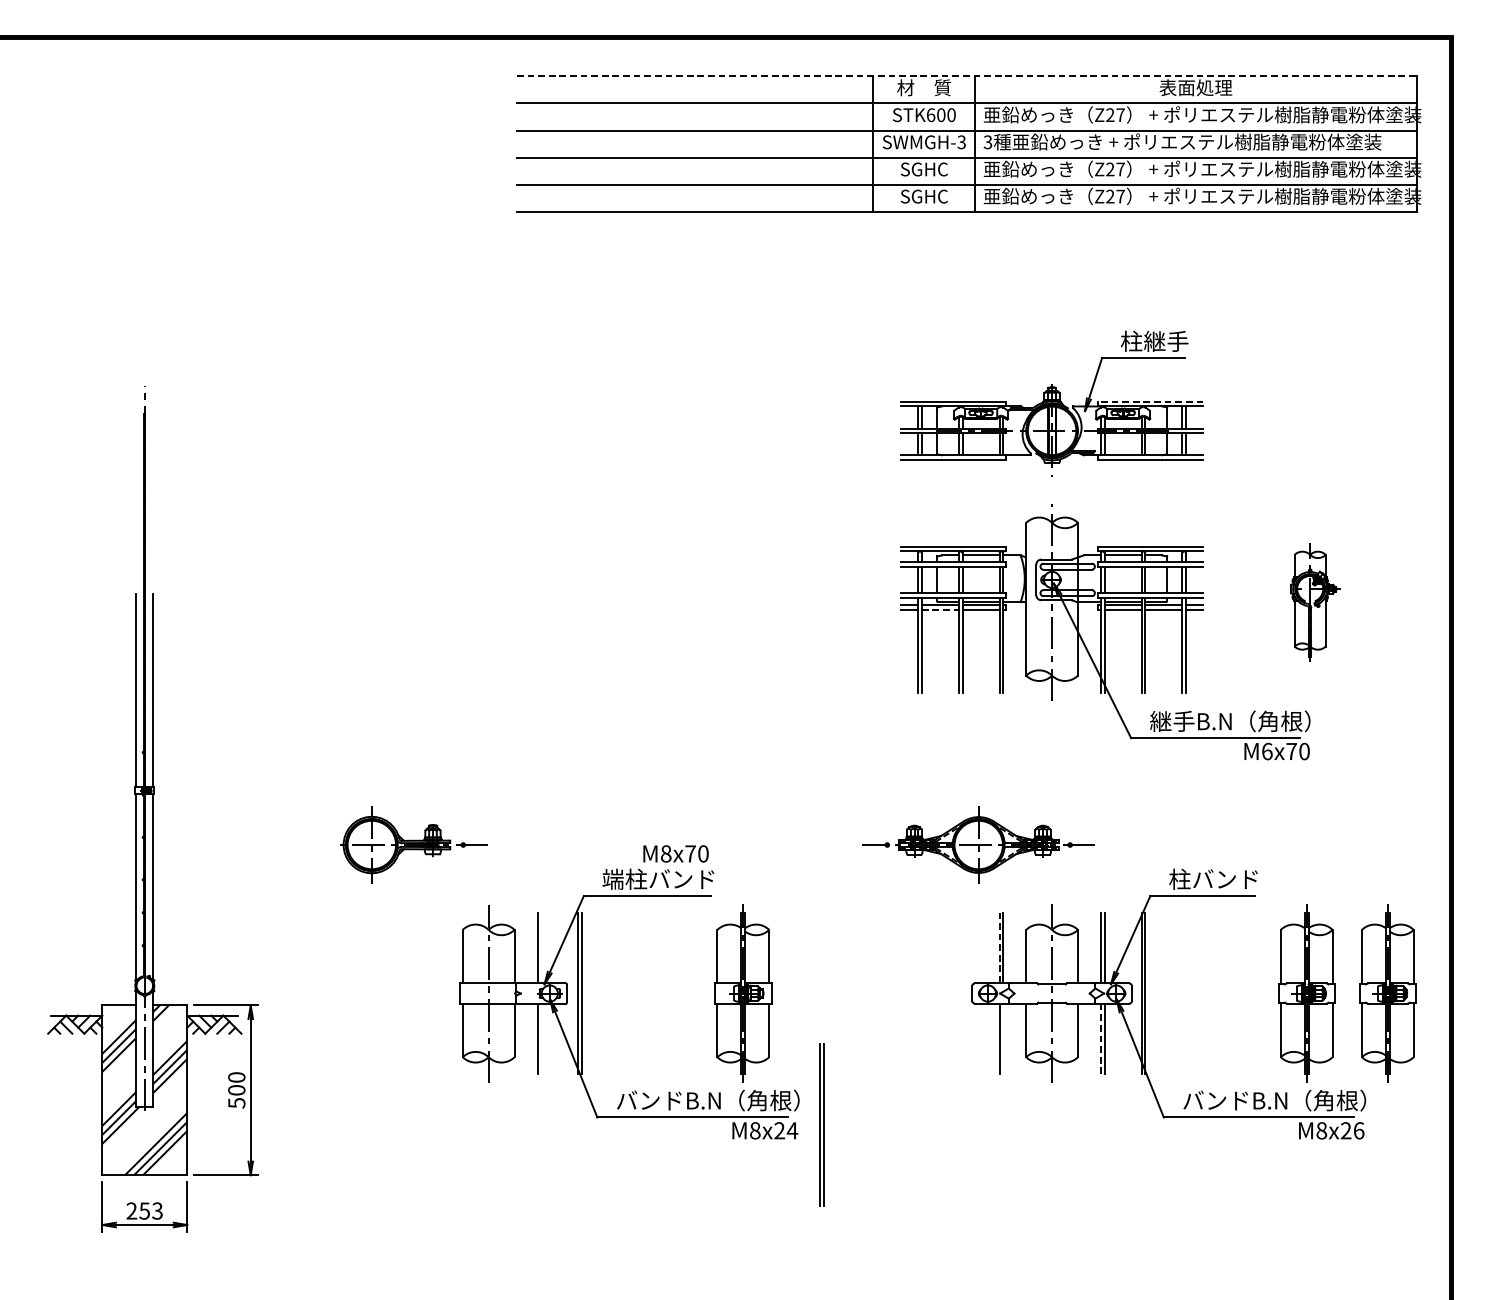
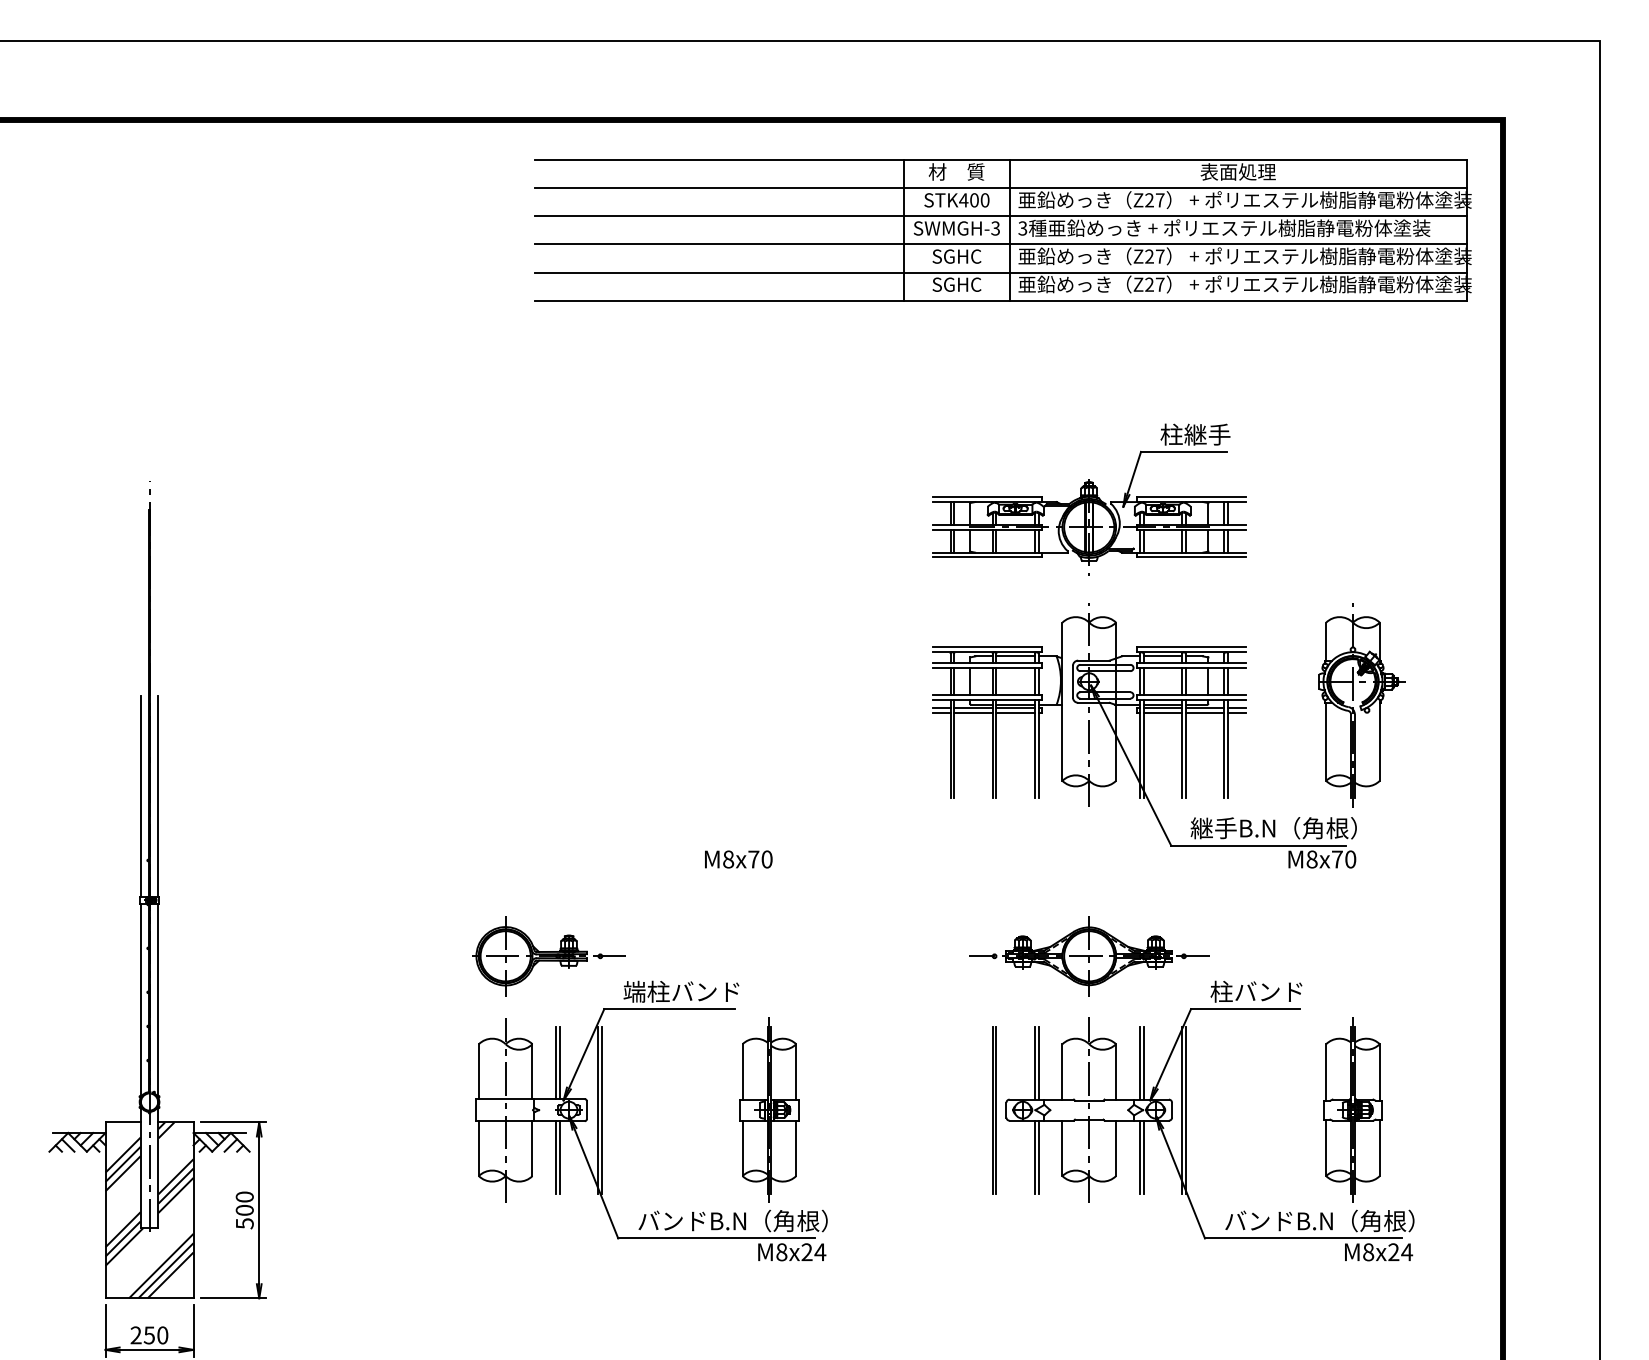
line: (966, 76) -> (1000, 160), dashed -> solid
text: (930, 115) -> (963, 200), STK600 -> STK400
line: (1149, 402) -> (1190, 497), dashed -> solid
part: (1314, 602) -> (1361, 705), size x1.67
line: (940, 609) -> (973, 712), dashed -> solid
text: (1266, 751) -> (1311, 859), M6x70 -> M8x70
part: (413, 845) -> (548, 956), moved
part: (978, 845) -> (1089, 956), moved
text: (675, 853) -> (738, 859), moved
line: (541, 947) -> (560, 1062), added
line: (999, 947) -> (1034, 1062), dashed -> solid
part: (1387, 992) -> (1436, 1109), removed
line: (1100, 1038) -> (1139, 1156), dashed -> solid
line: (541, 1039) -> (560, 1157), added
line: (1003, 1039) -> (1038, 1157), added
line: (820, 1125) -> (993, 1110), moved
text: (1359, 1131) -> (1407, 1252), M8x26 -> M8x24
text: (157, 1211) -> (162, 1335), 253 -> 250

